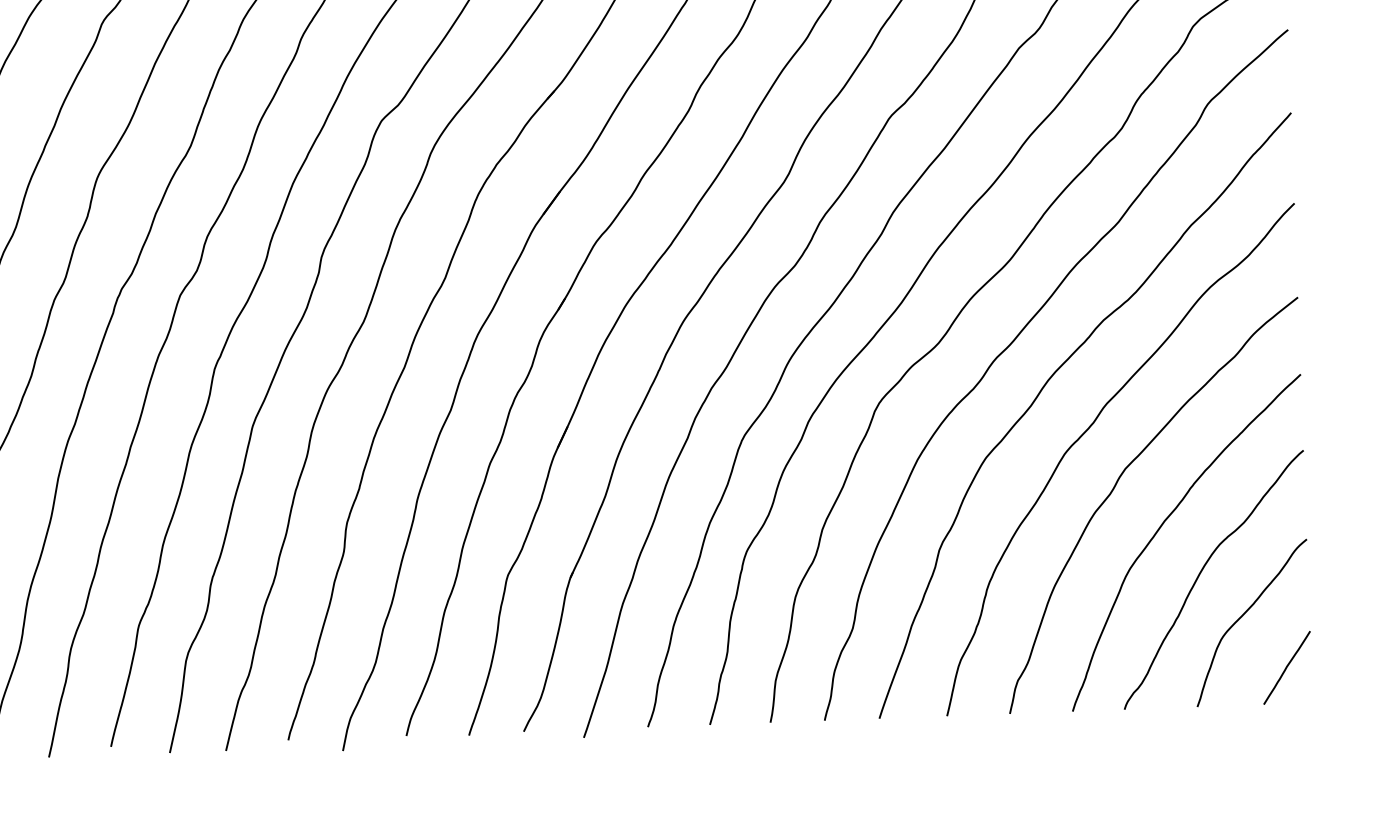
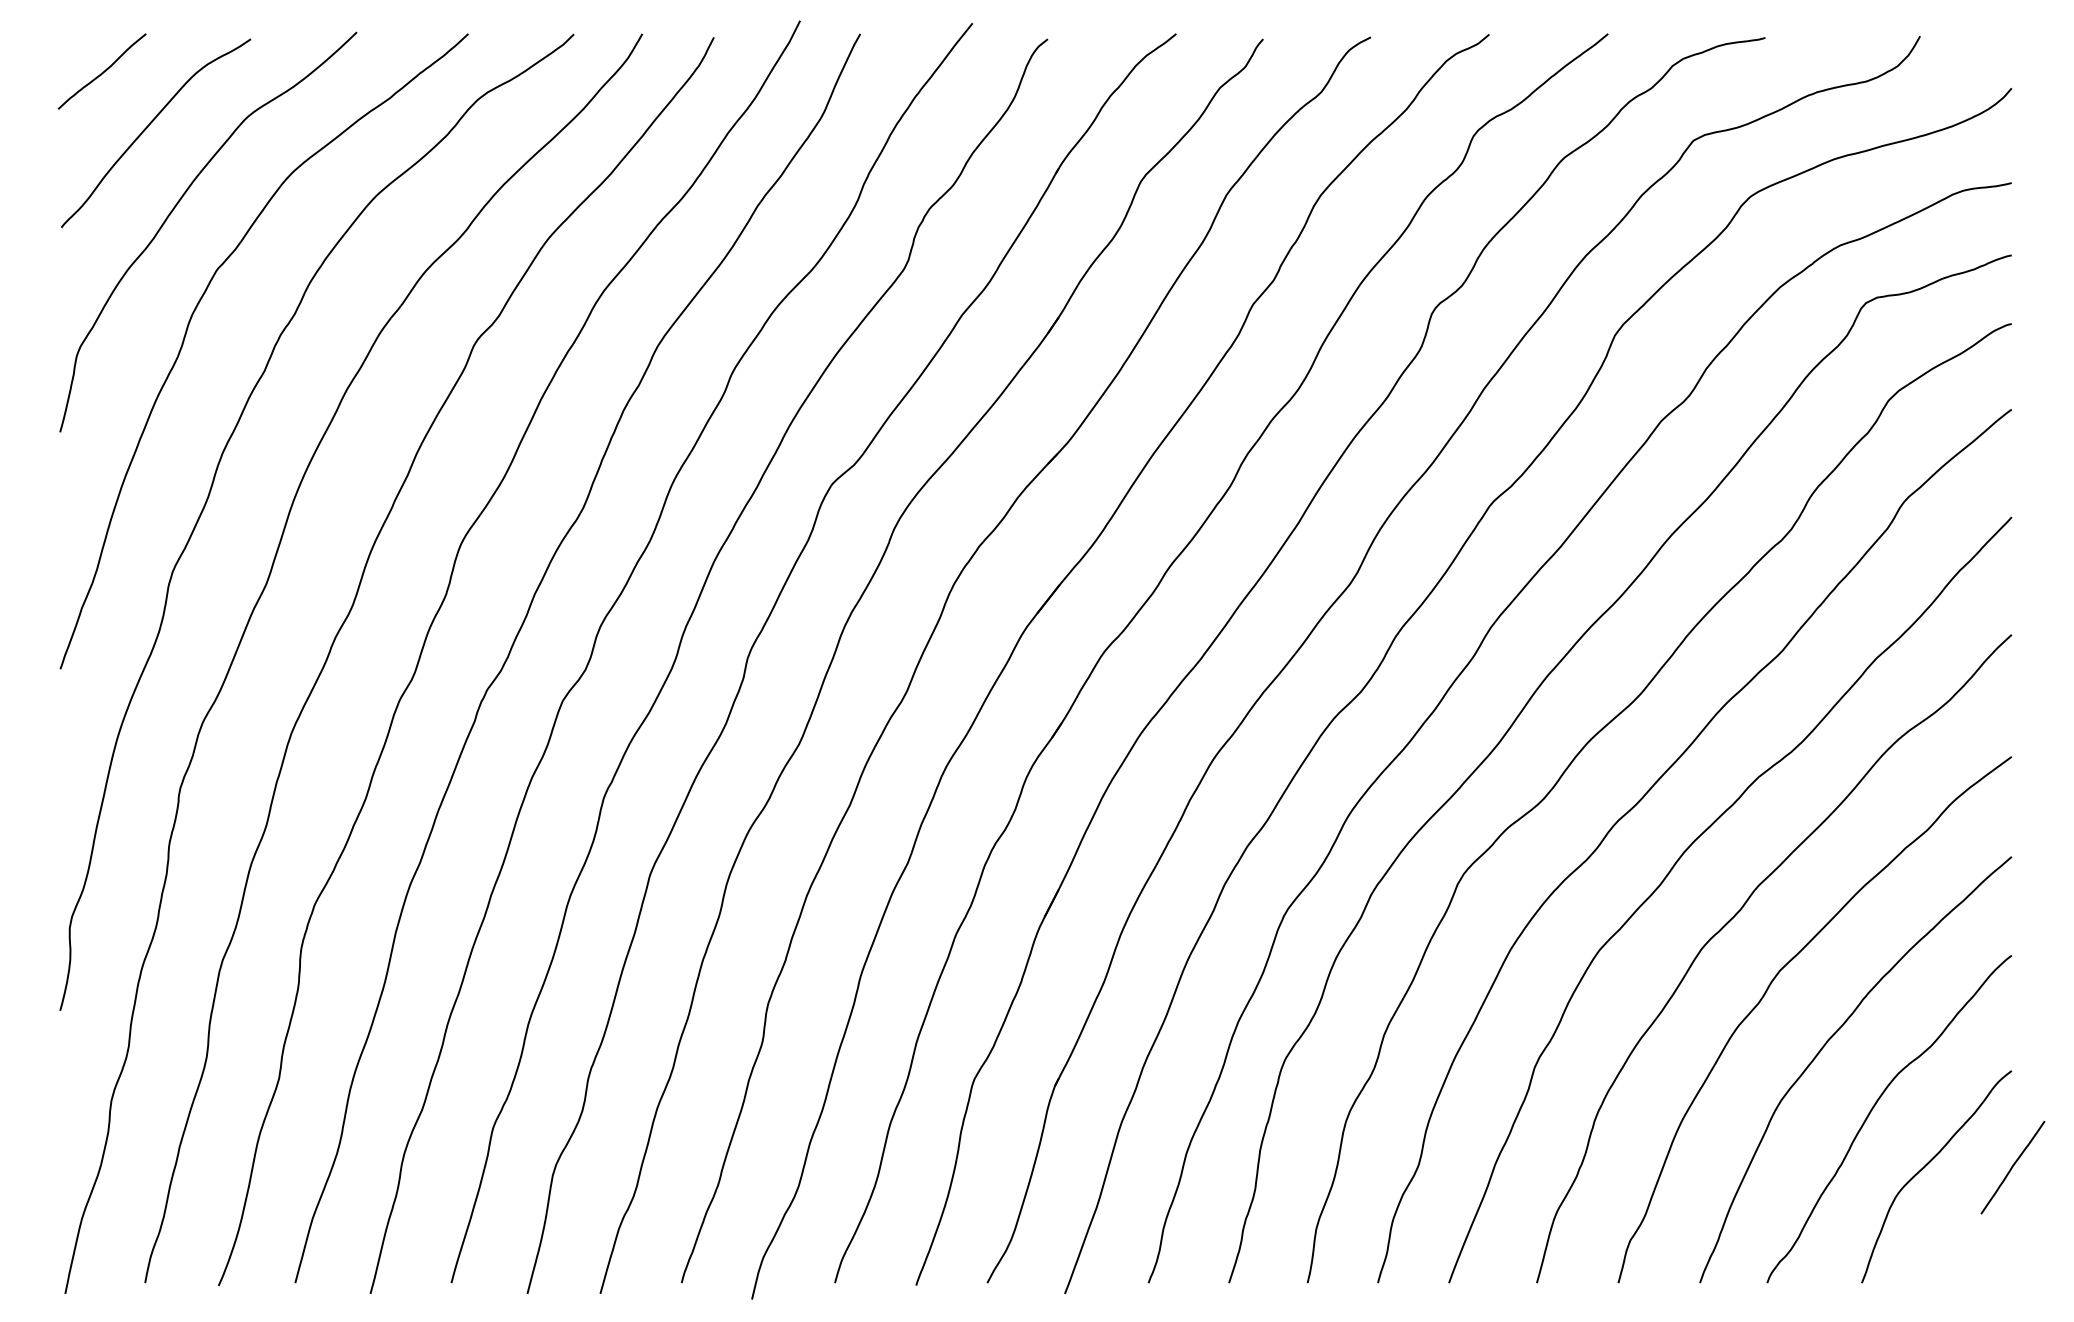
curve: (1286, 667) -> (2012, 1167), moved

